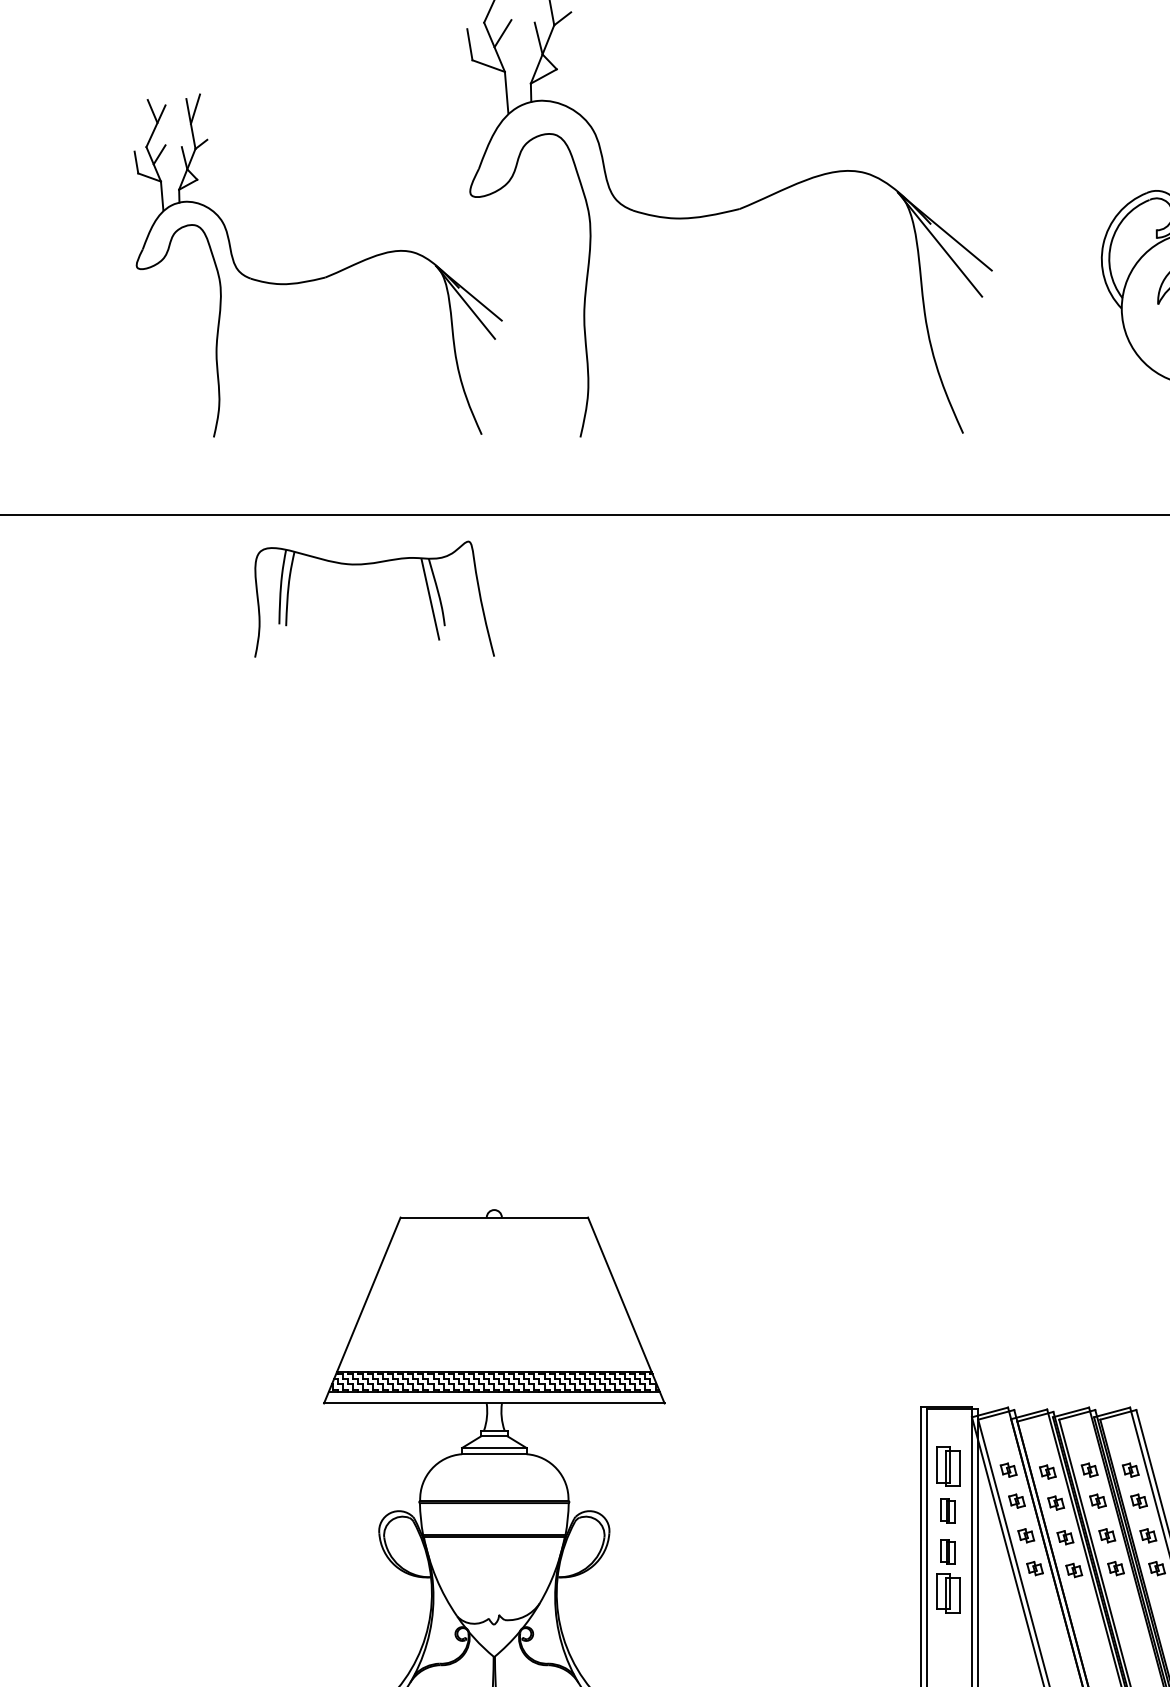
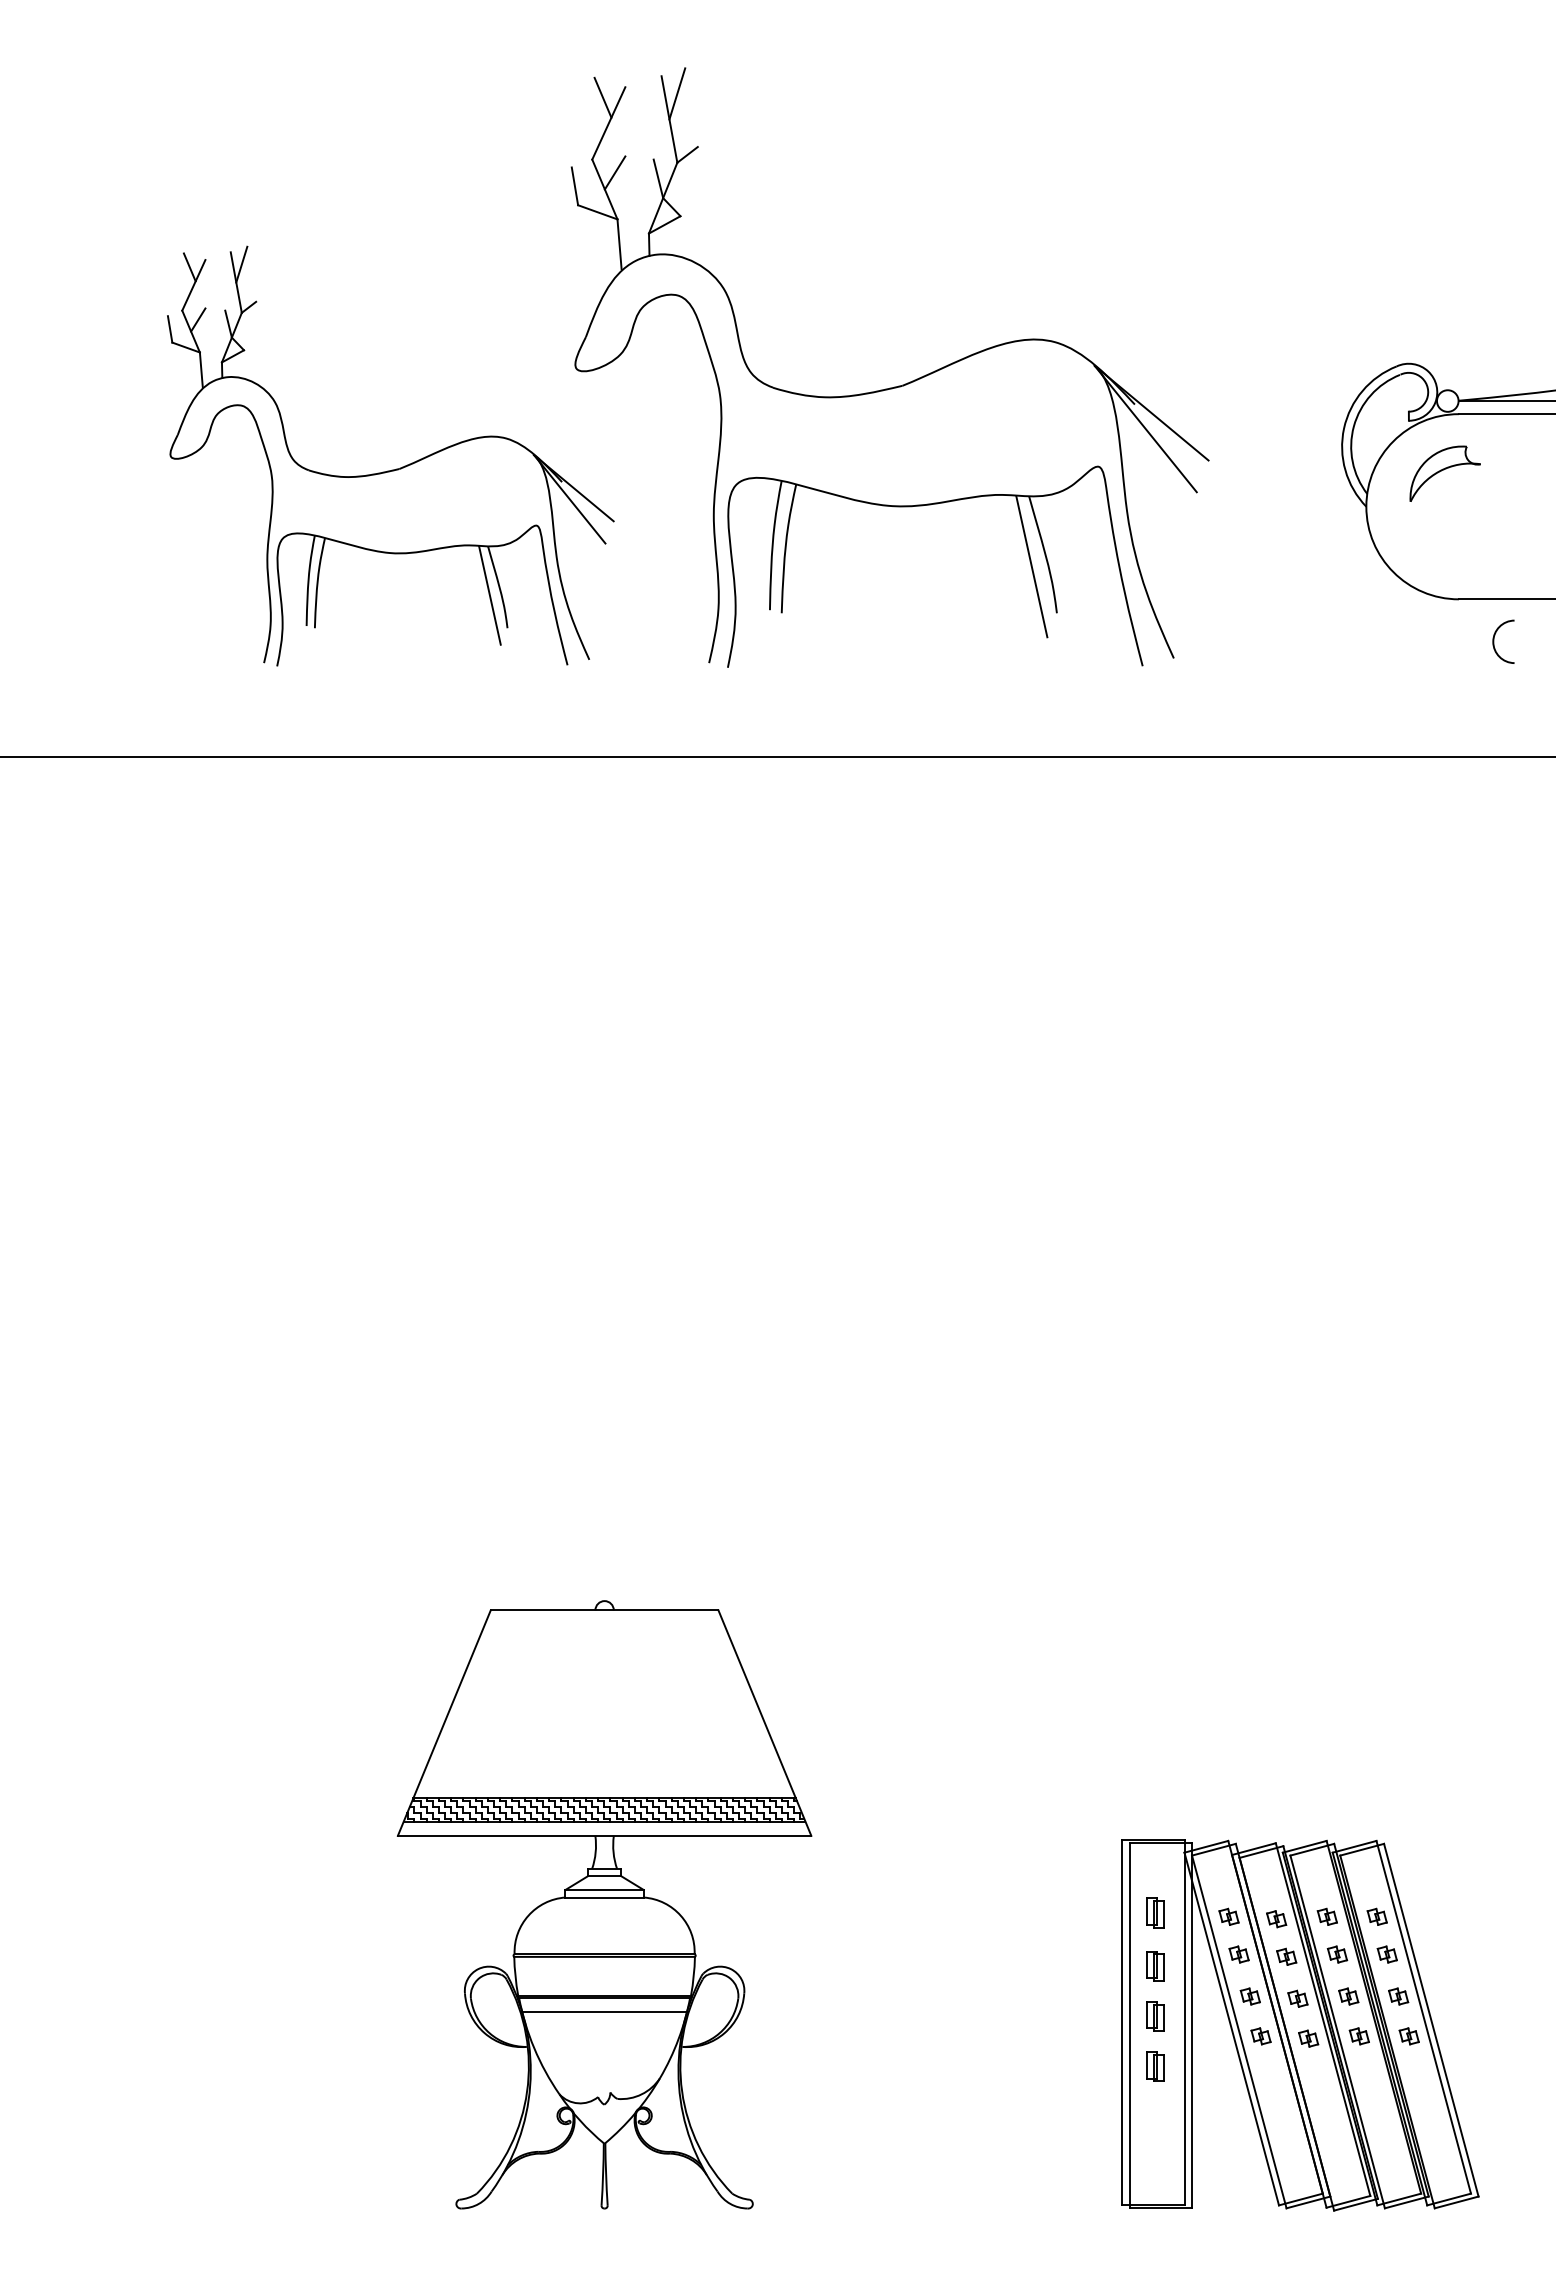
part: (762, 307) -> (930, 505), added
part: (370, 564) -> (417, 553), moved
part: (948, 1466) -> (1155, 1912), size x0.62
line: (494, 1548) -> (604, 2012), added
part: (948, 1593) -> (1155, 2066), size x0.62

